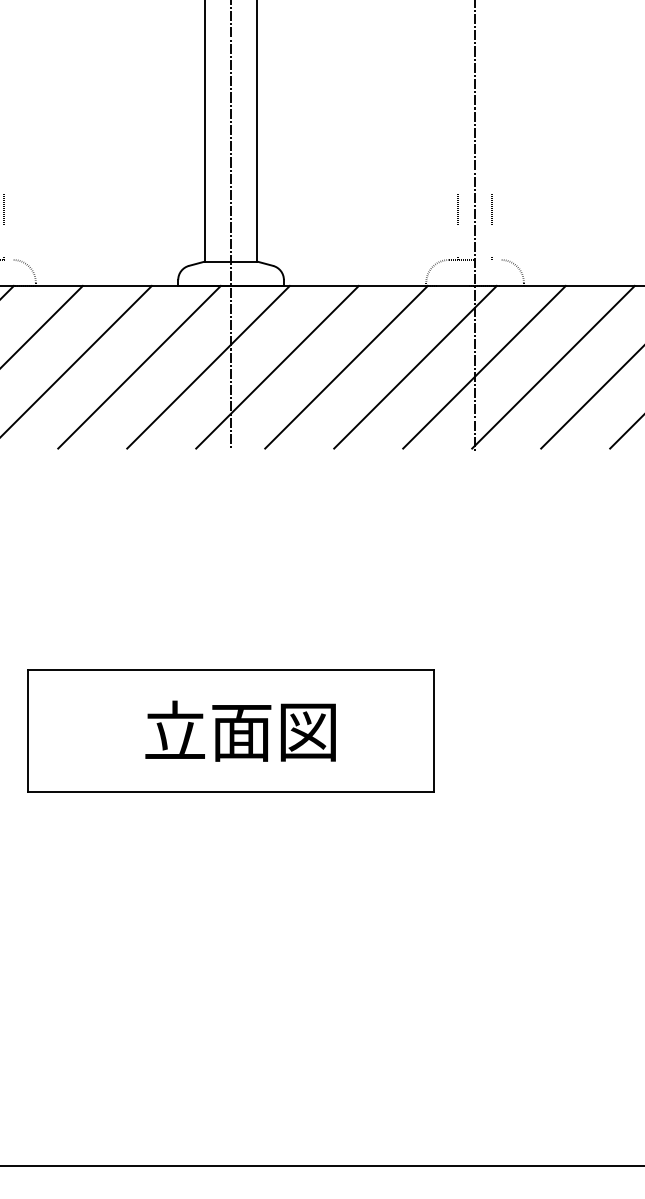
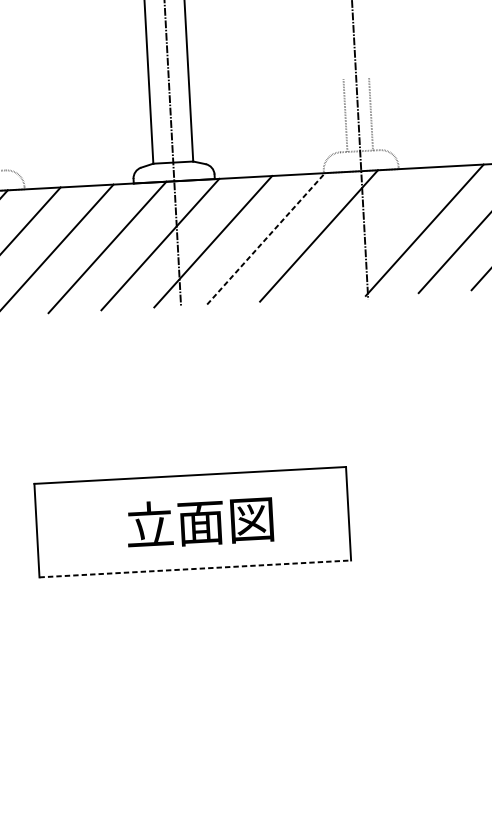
line: (484, 366) -> (371, 232), removed
line: (346, 367) -> (266, 239), solid -> dashed
line: (231, 791) -> (195, 568), solid -> dashed

